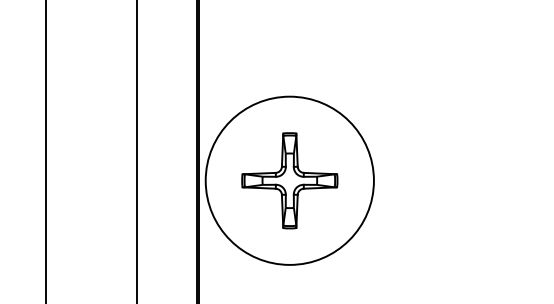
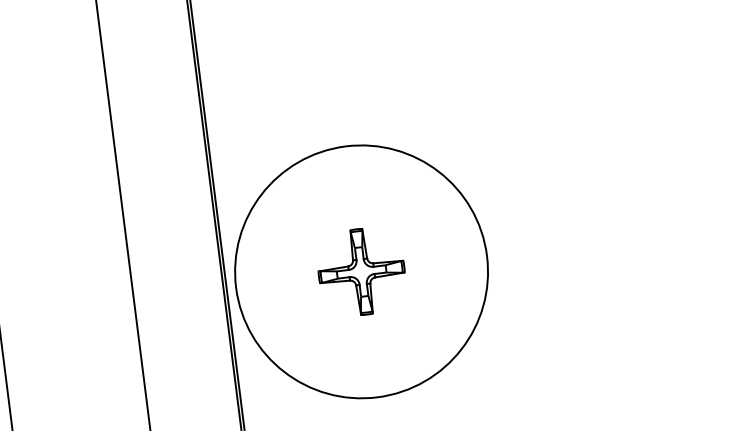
part: (289, 180) -> (361, 271), size x0.6

